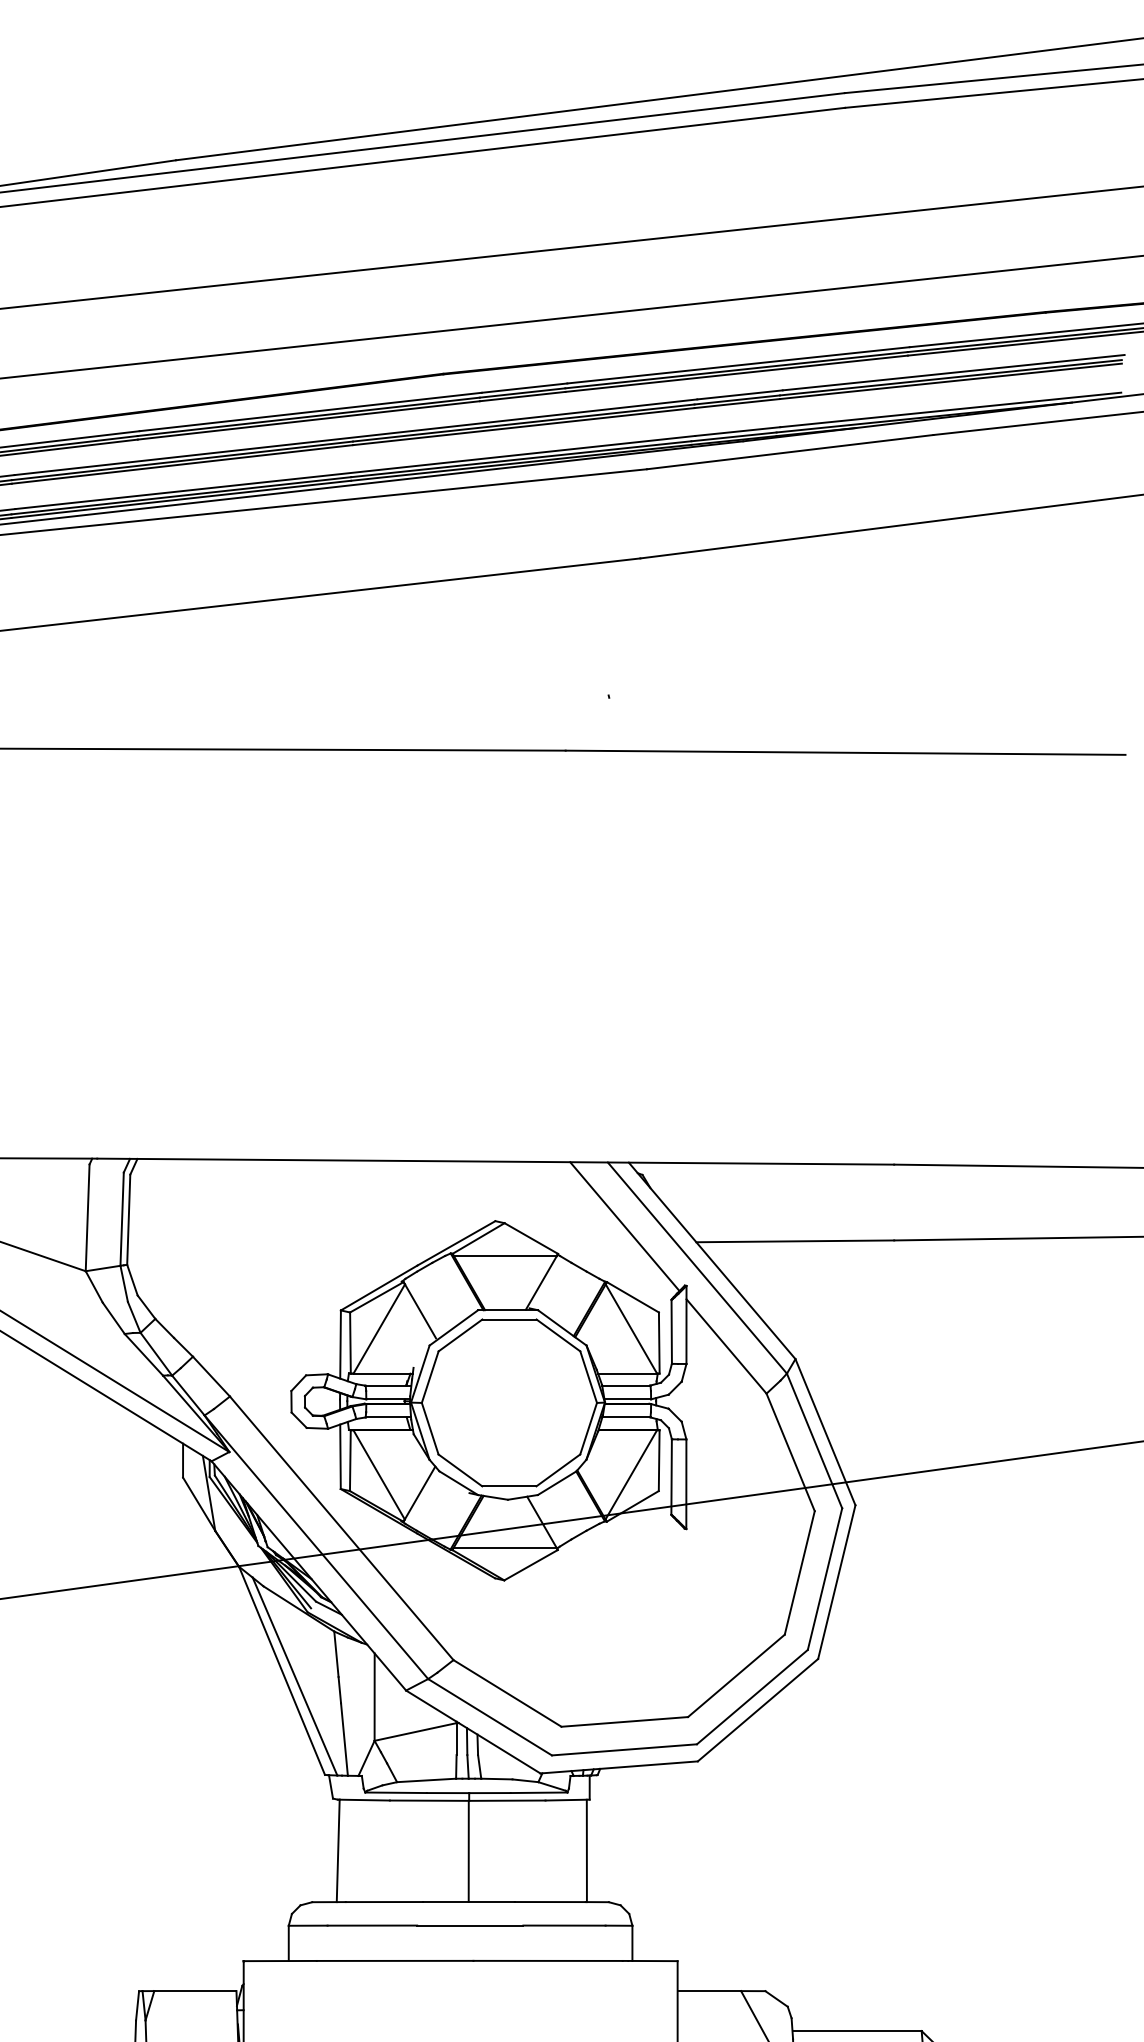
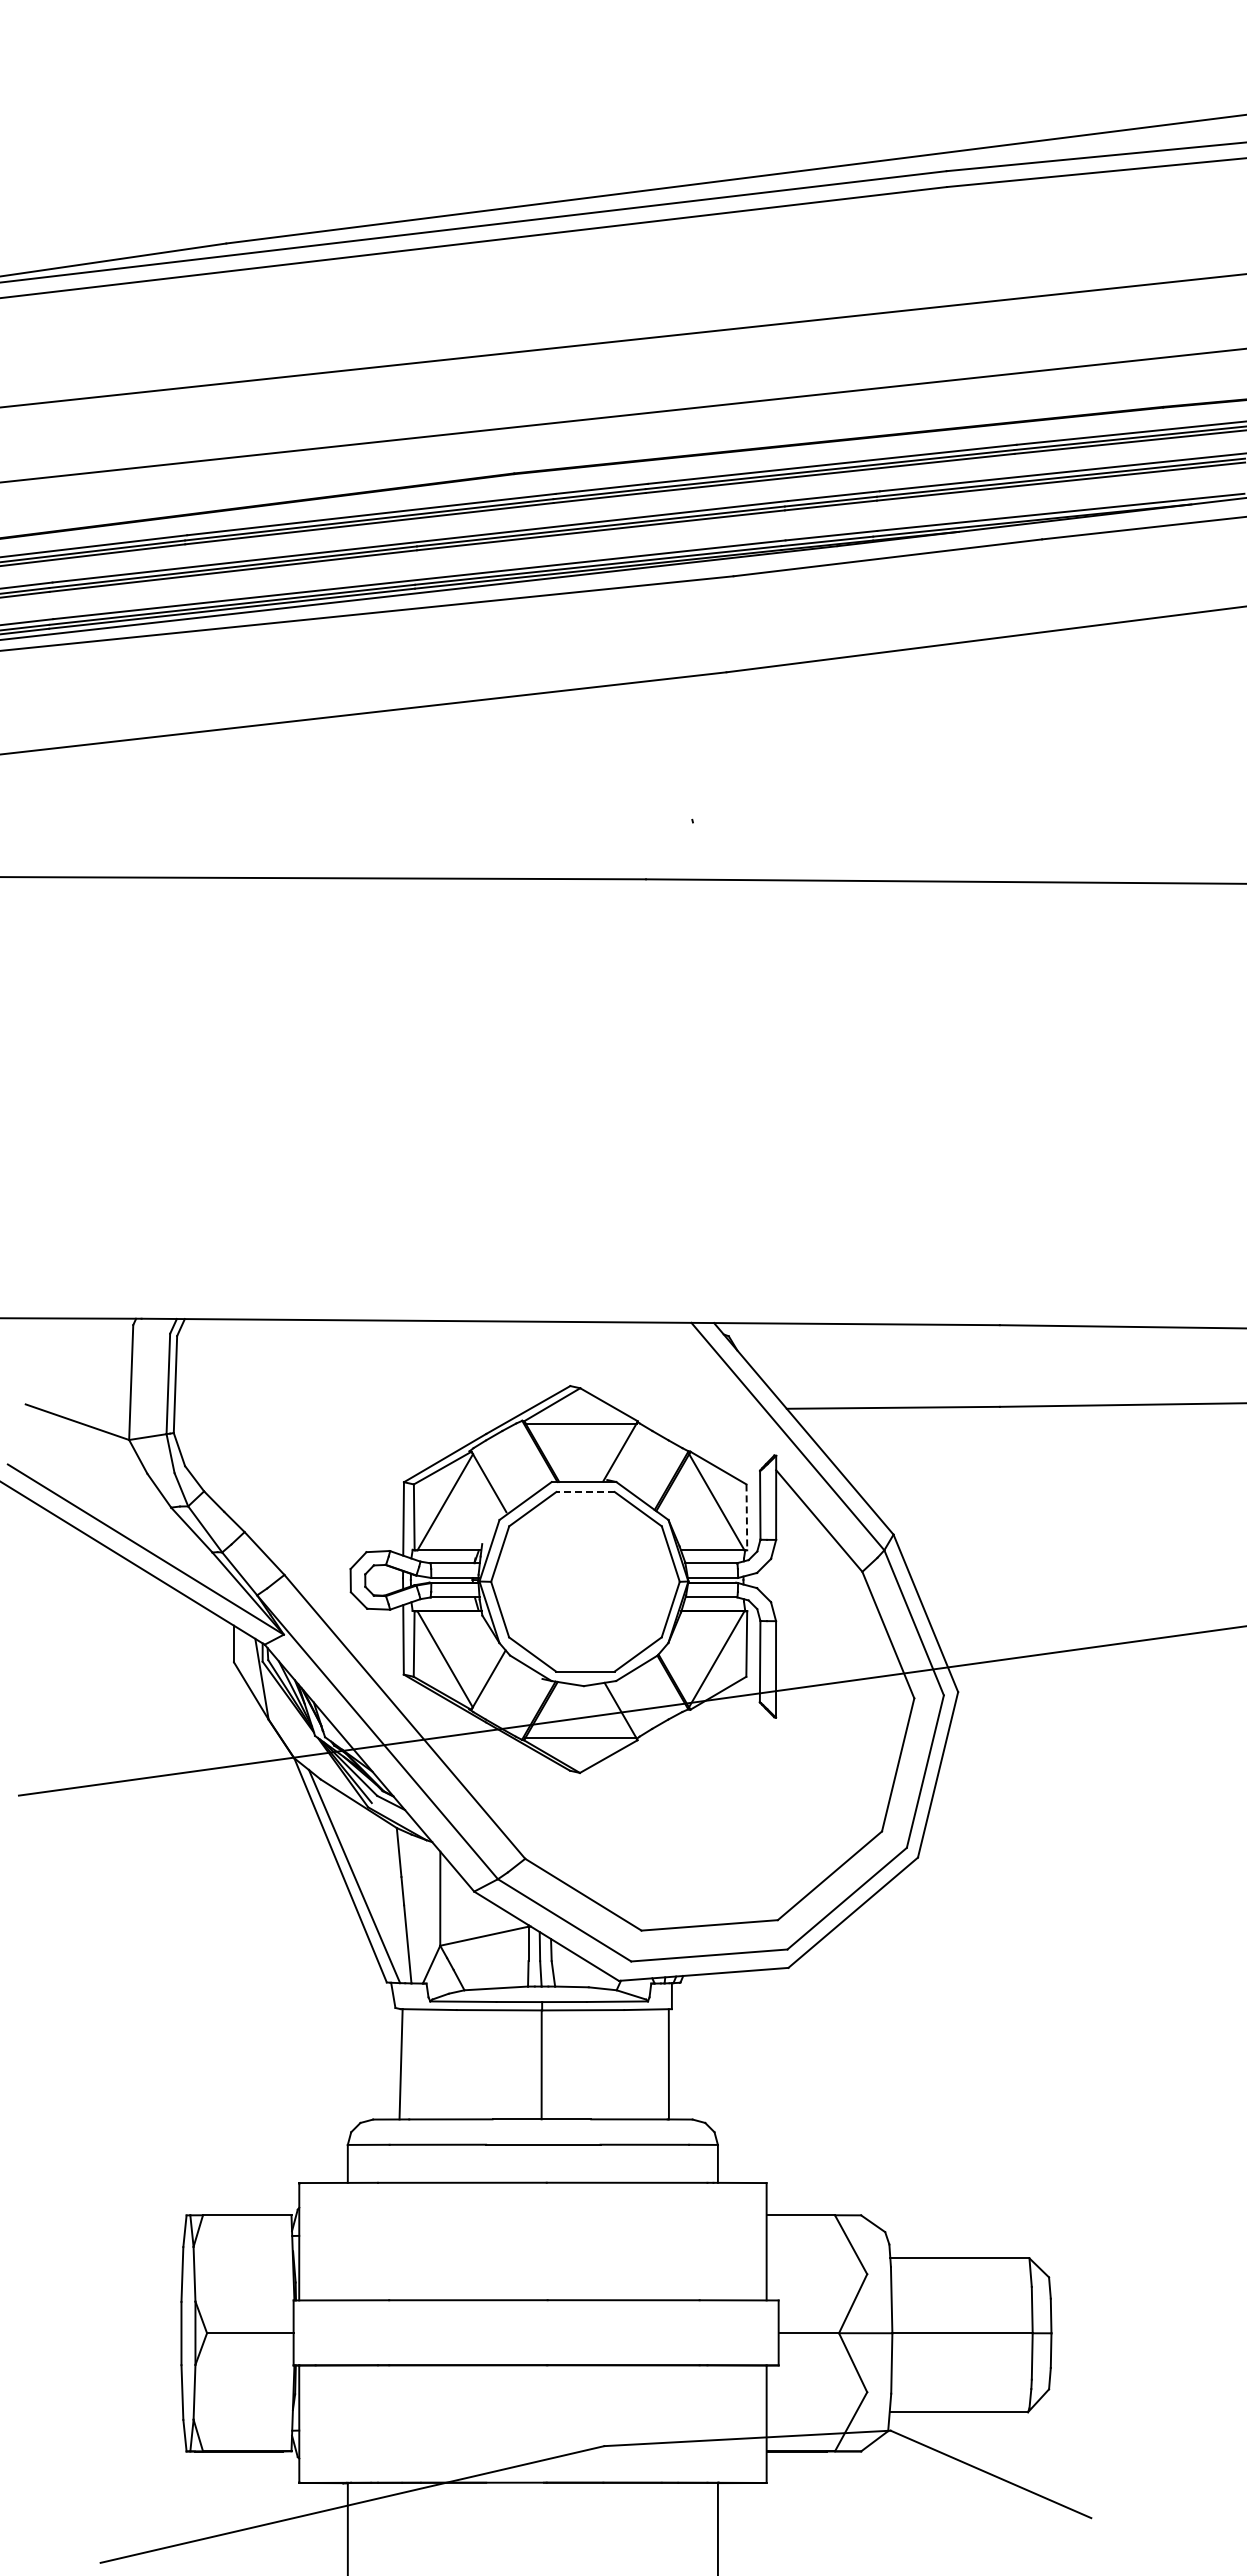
line: (624, 1226) -> (709, 1391), removed
line: (509, 1319) -> (585, 1492), solid -> dashed
line: (658, 1343) -> (746, 1517), solid -> dashed

